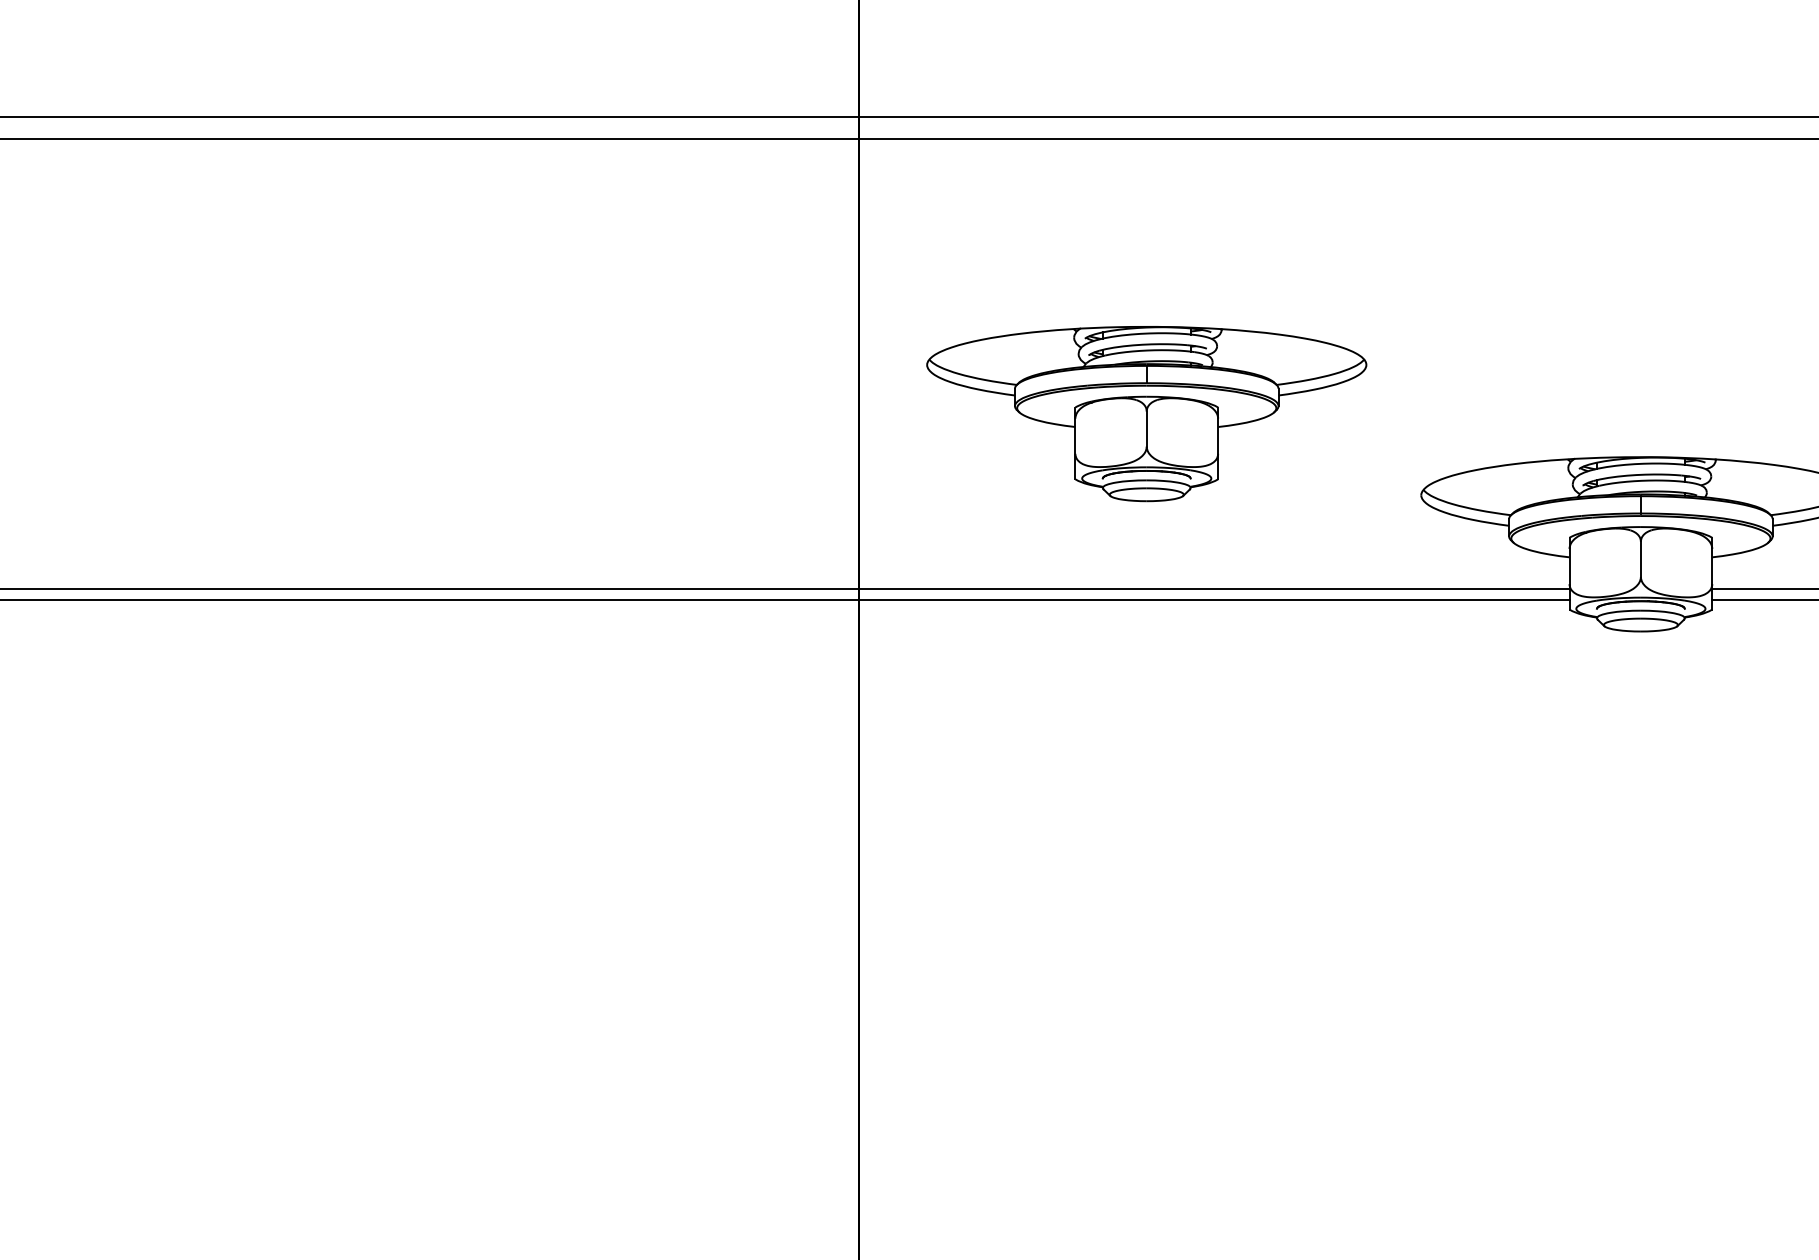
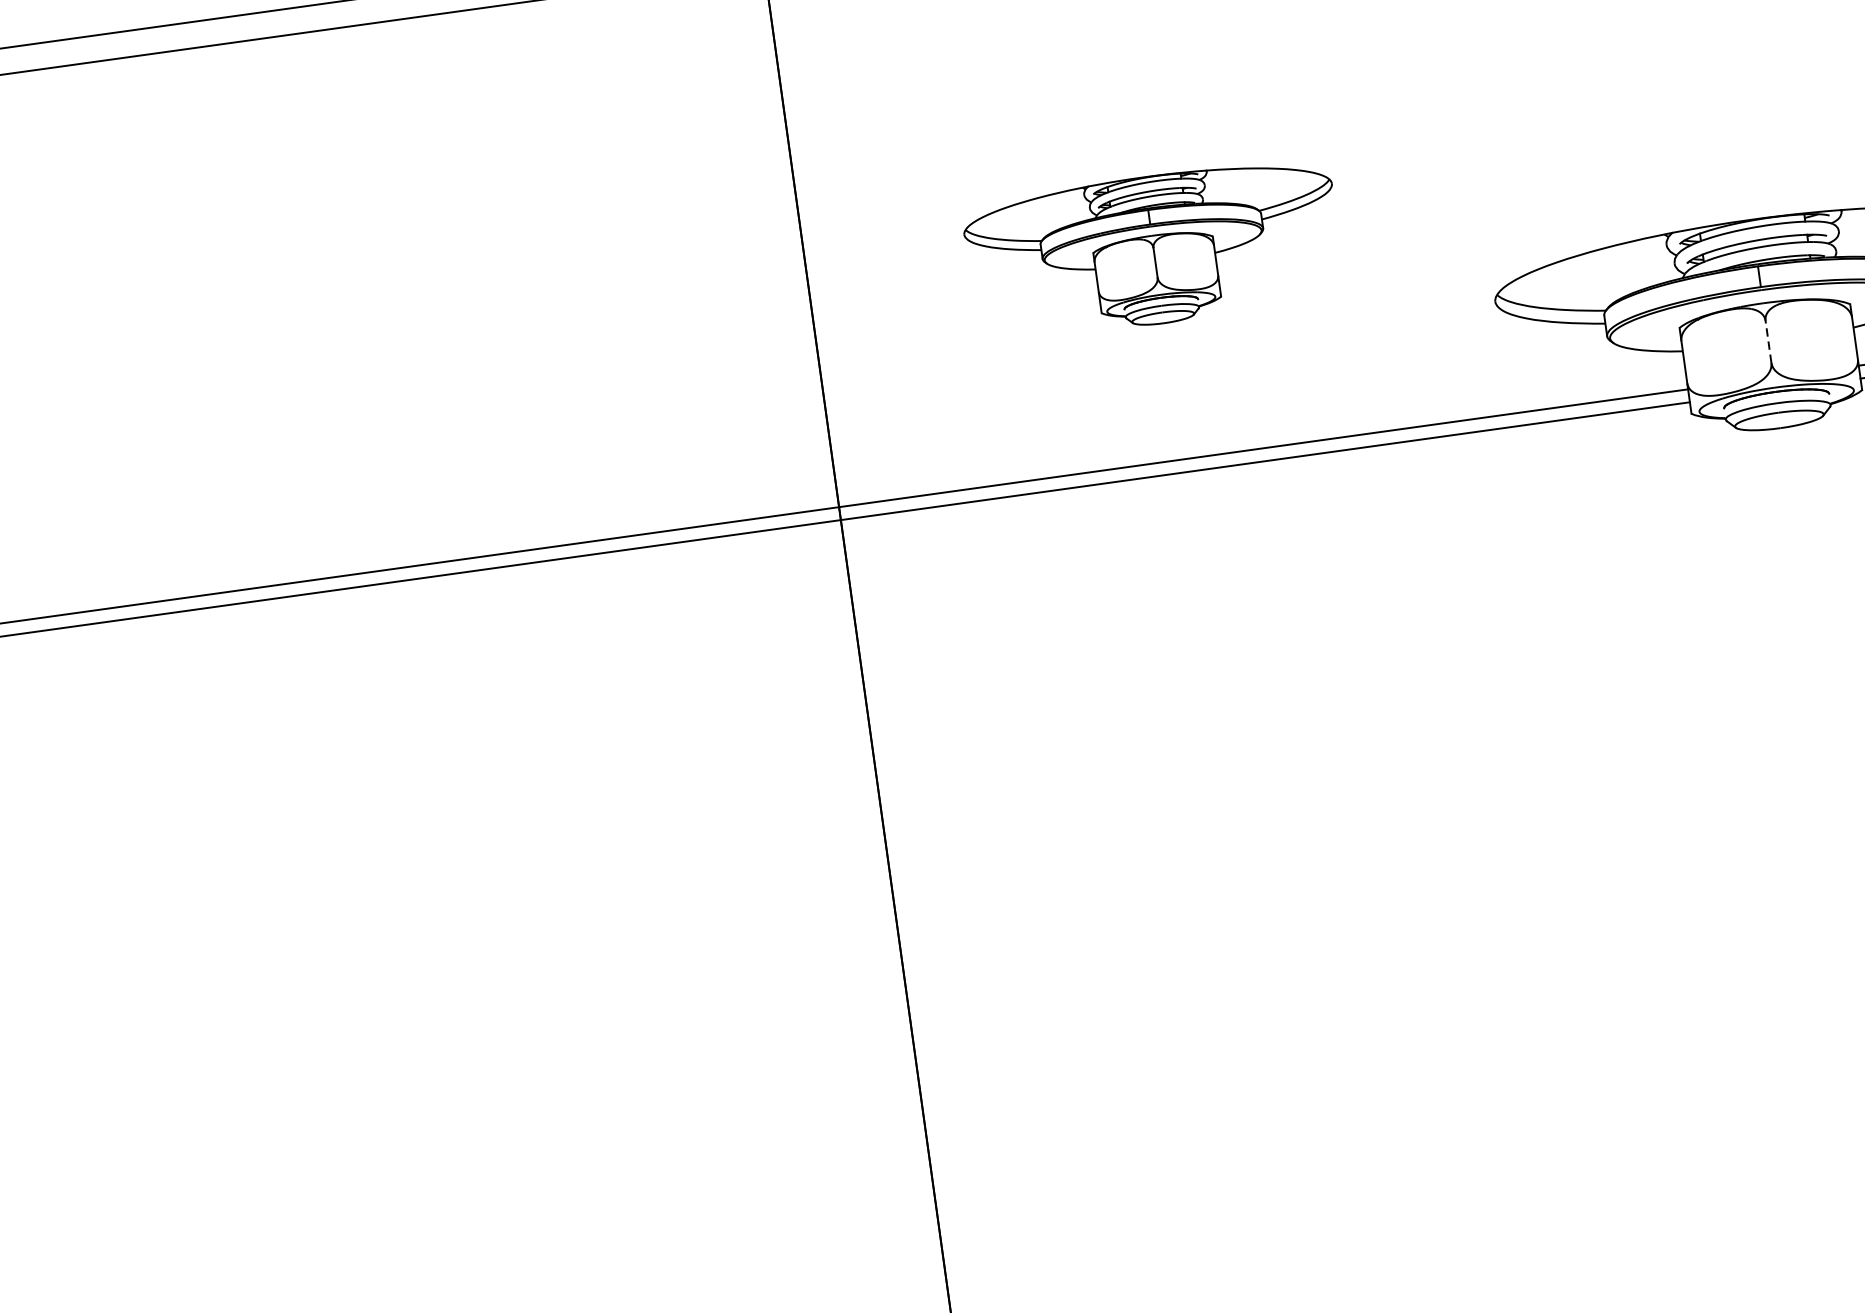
part: (1146, 414) -> (1153, 250), size x0.7
line: (1640, 559) -> (1768, 342), solid -> dashed

